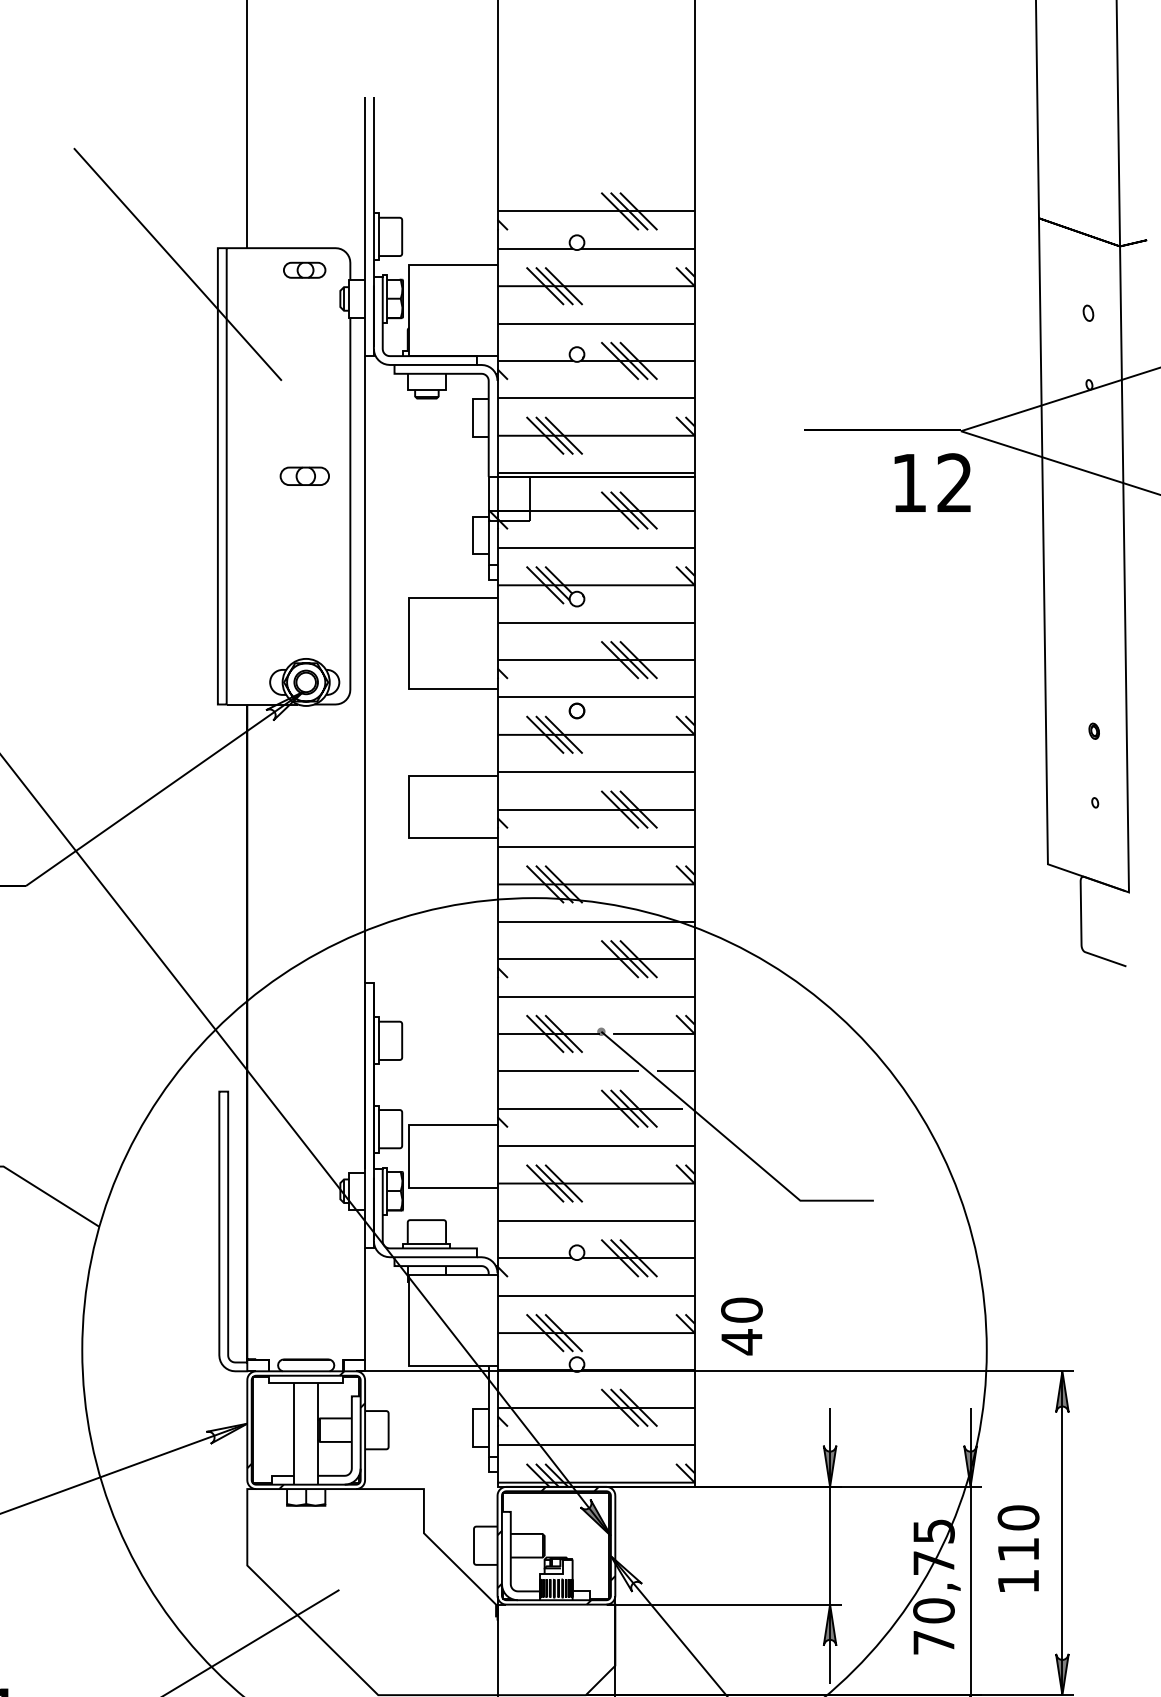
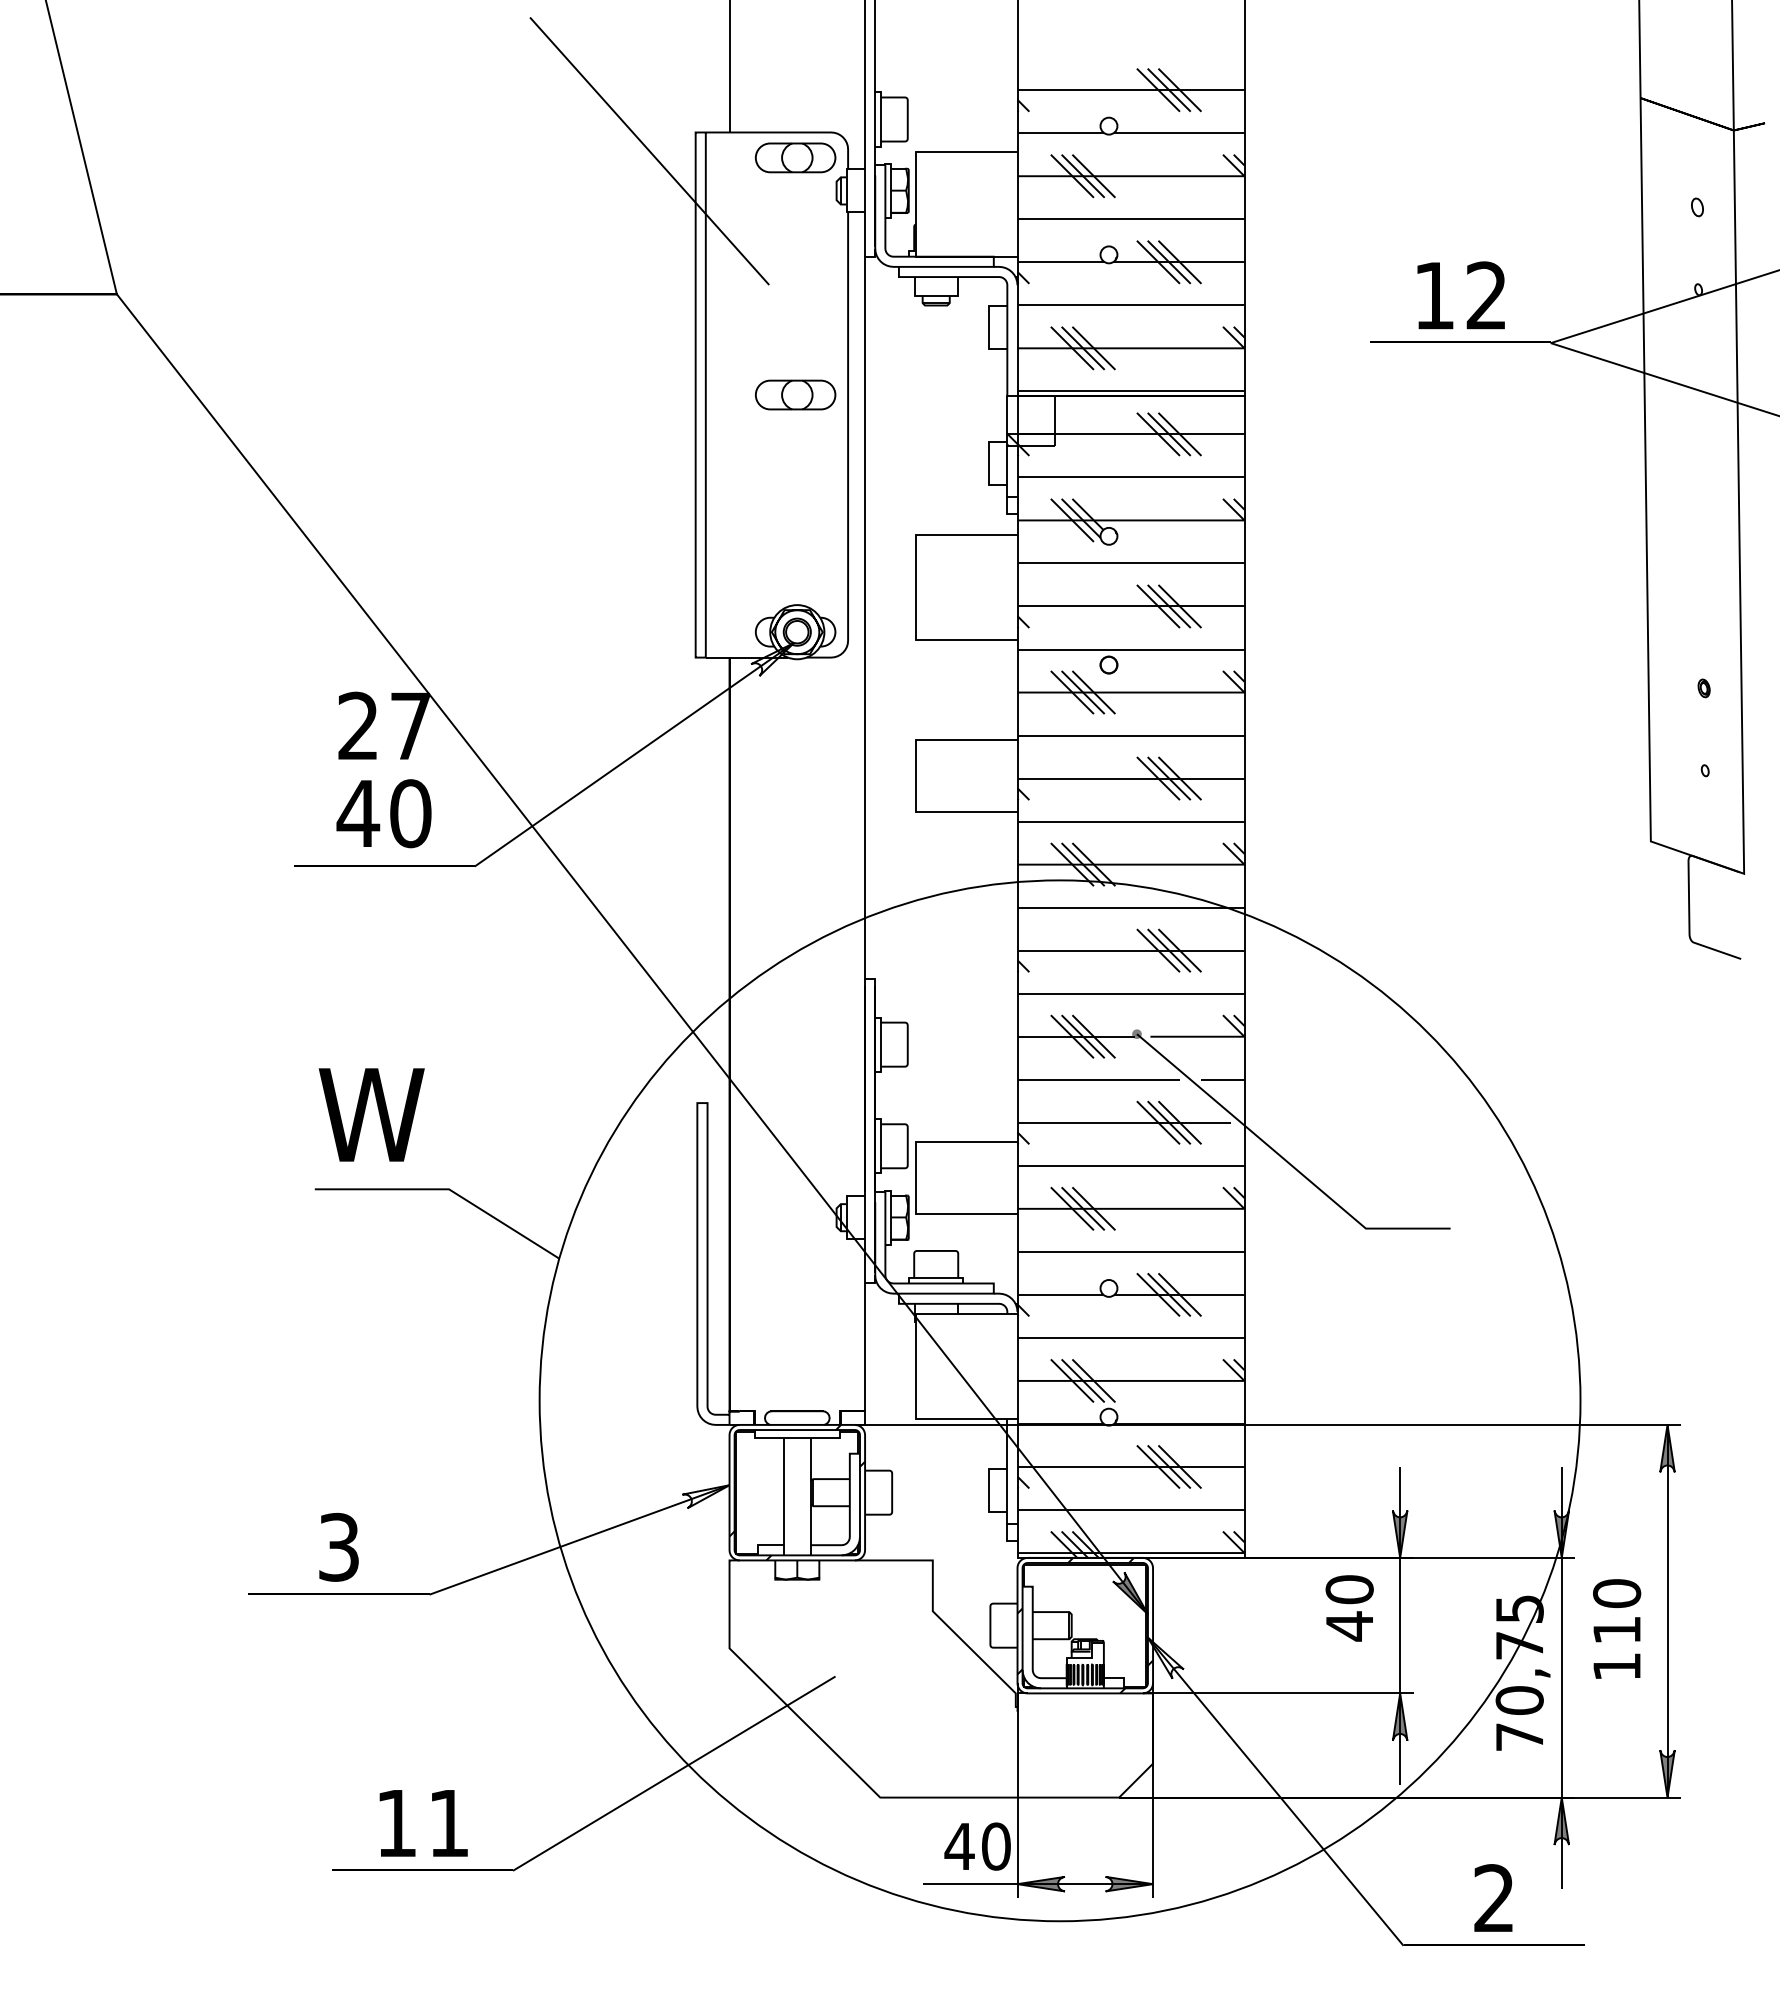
part: (304, 269) -> (795, 157), size x1.67
part: (304, 475) -> (795, 394), size x1.43
text: (932, 482) -> (1460, 295), moved
text: (741, 1326) -> (1349, 1608), moved

